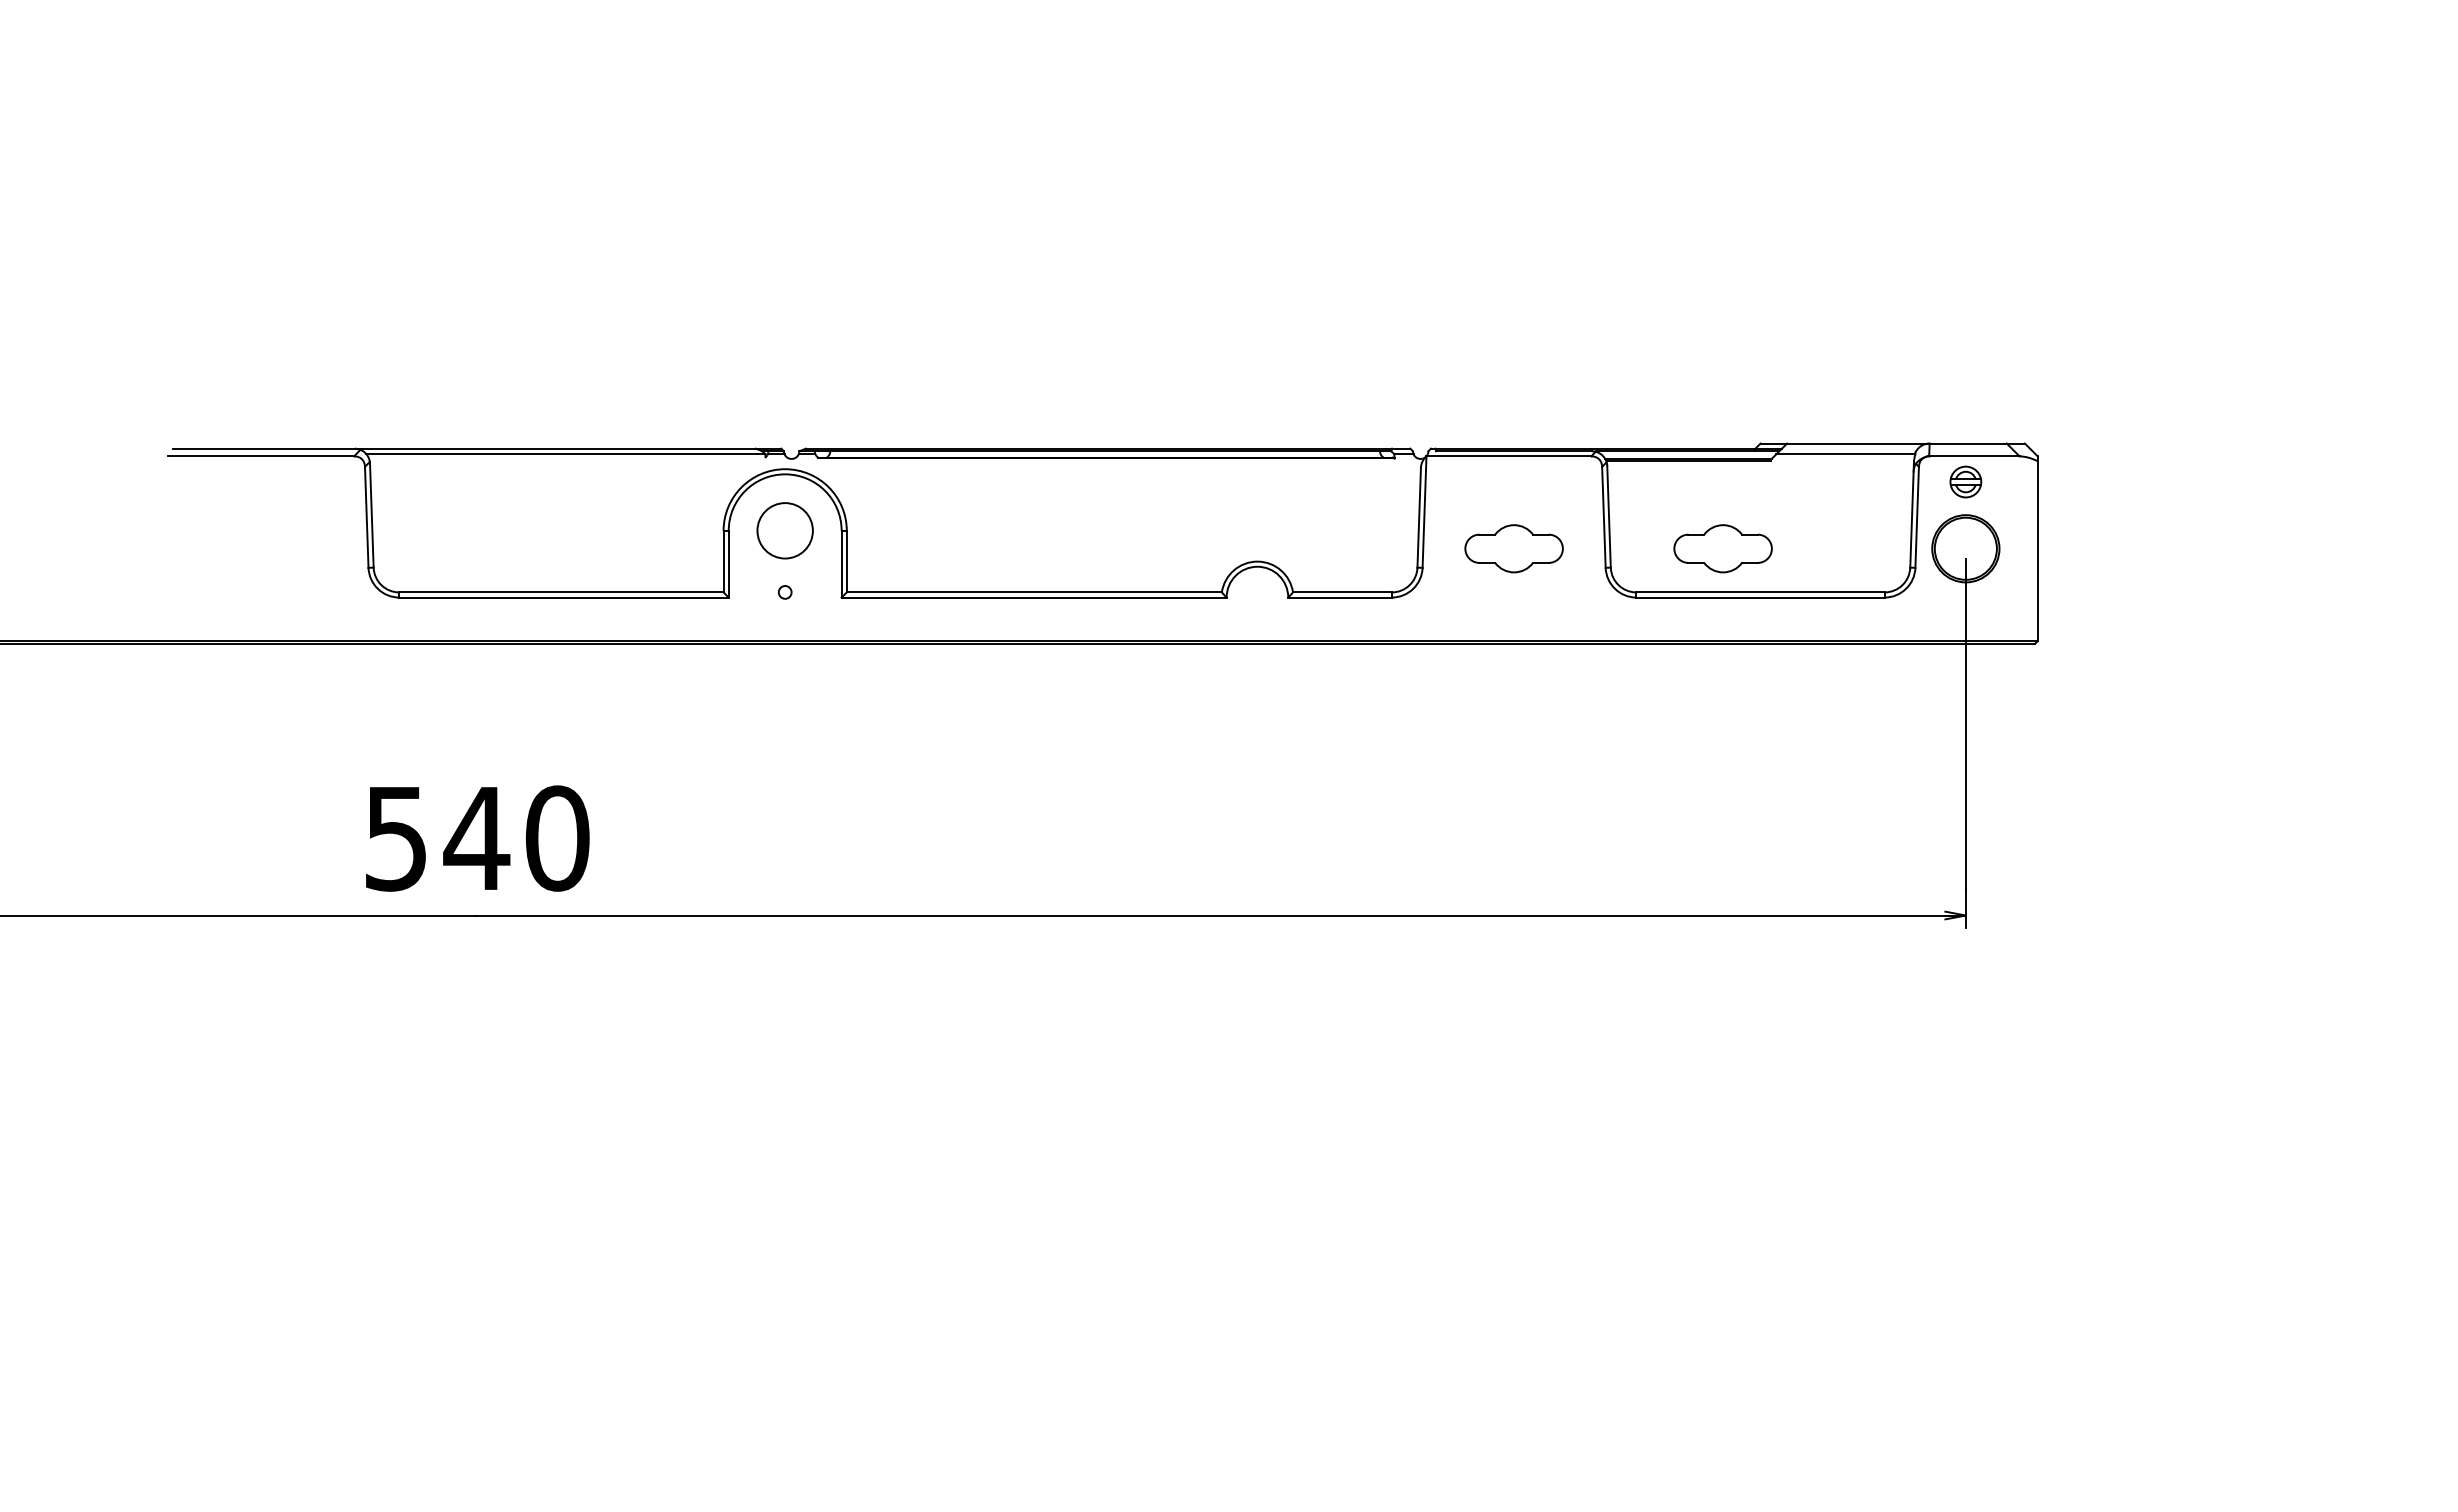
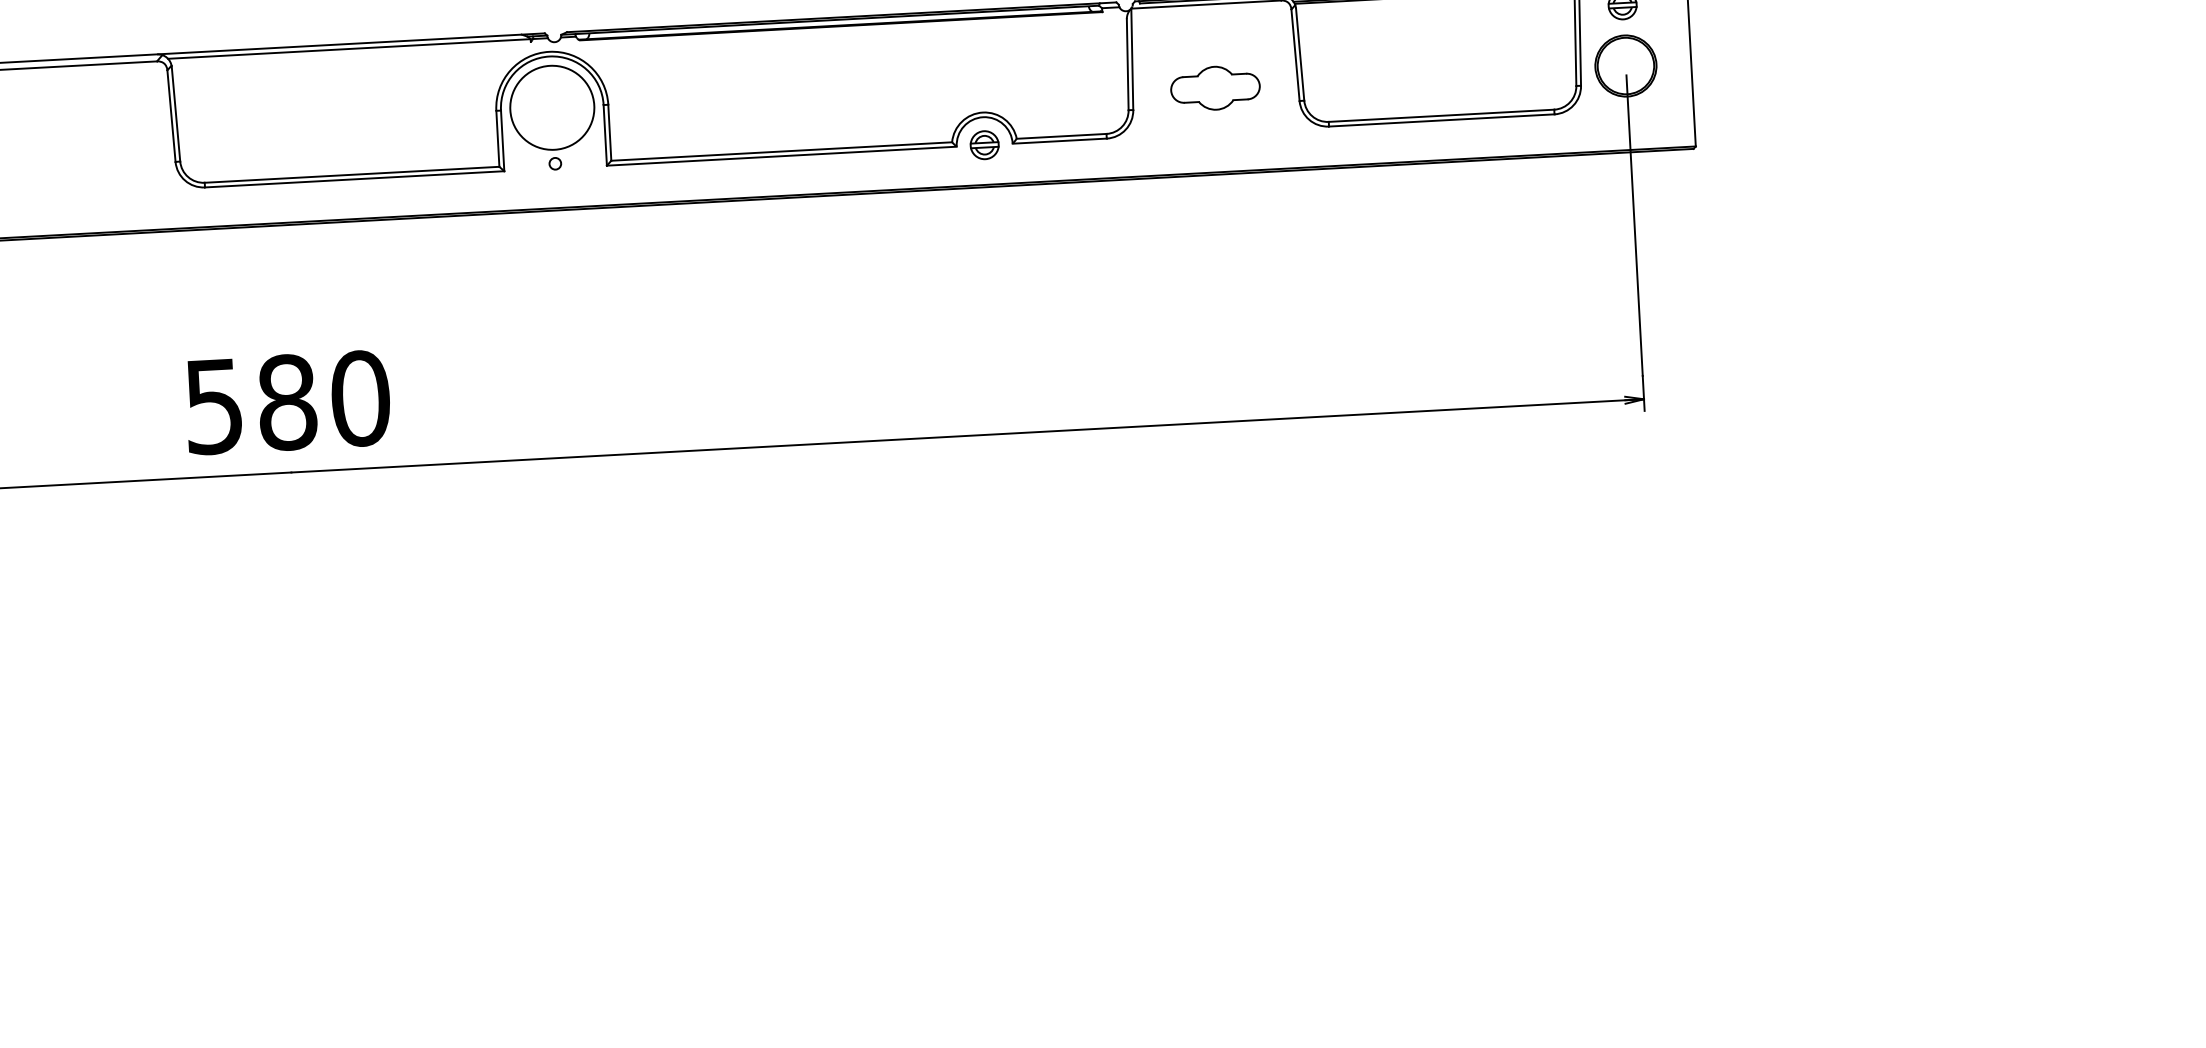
circle: (784, 530) -> (551, 107), size x1.67
part: (1722, 548) -> (1404, 77), removed
part: (1257, 597) -> (984, 145), added
text: (476, 838) -> (287, 402), 540 -> 580

